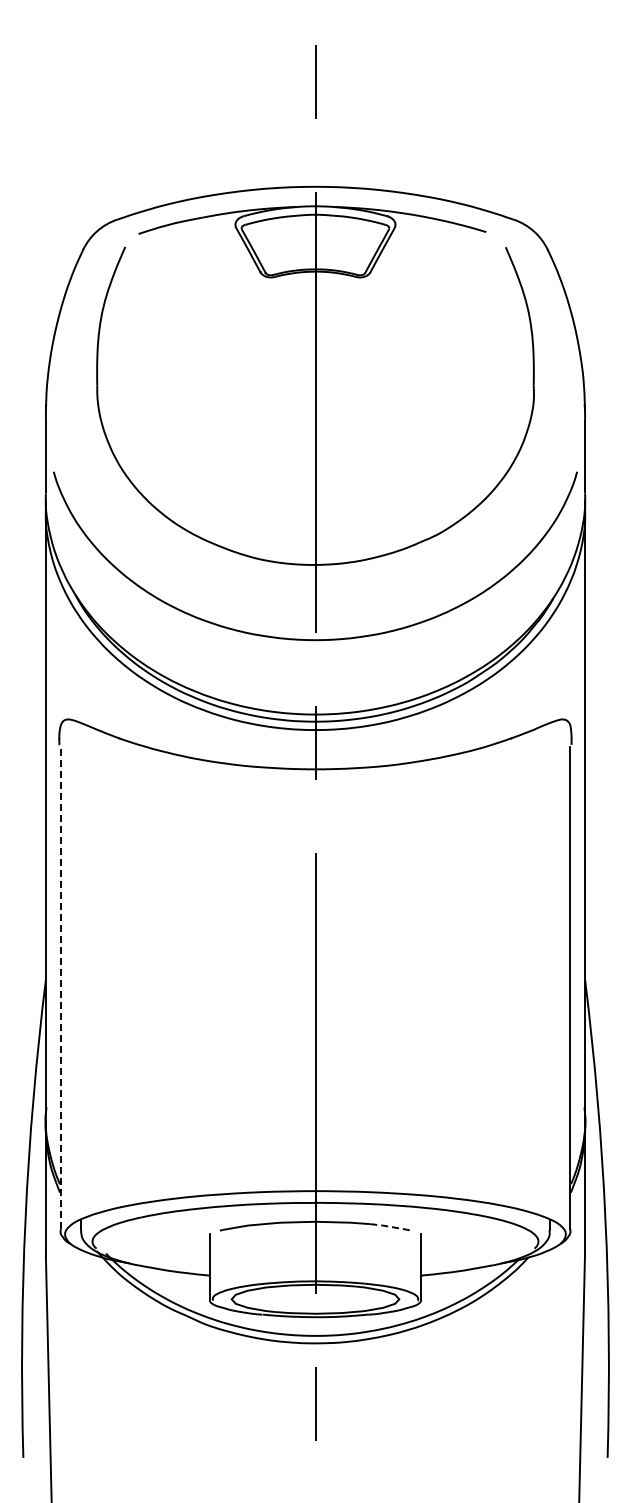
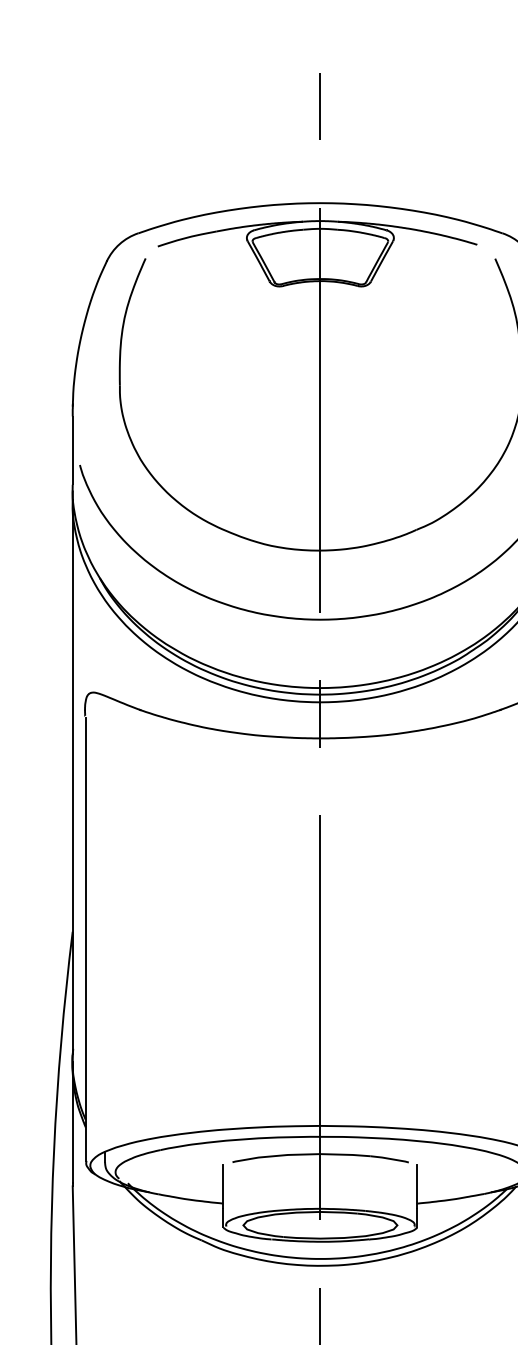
line: (60, 987) -> (86, 938), dashed -> solid
line: (391, 1227) -> (390, 1159), dashed -> solid

